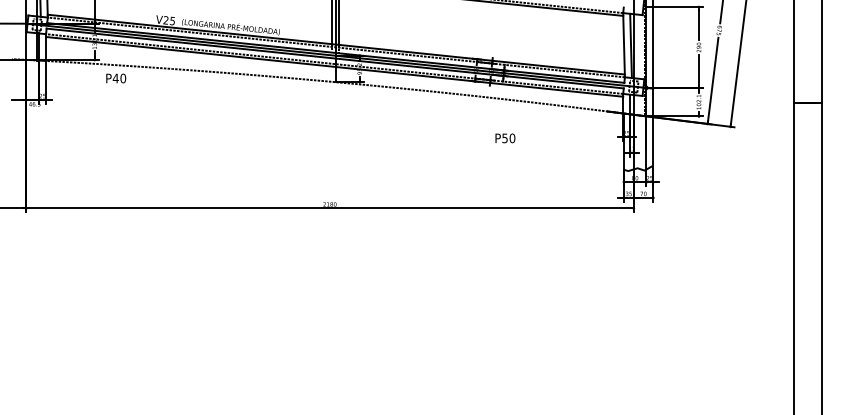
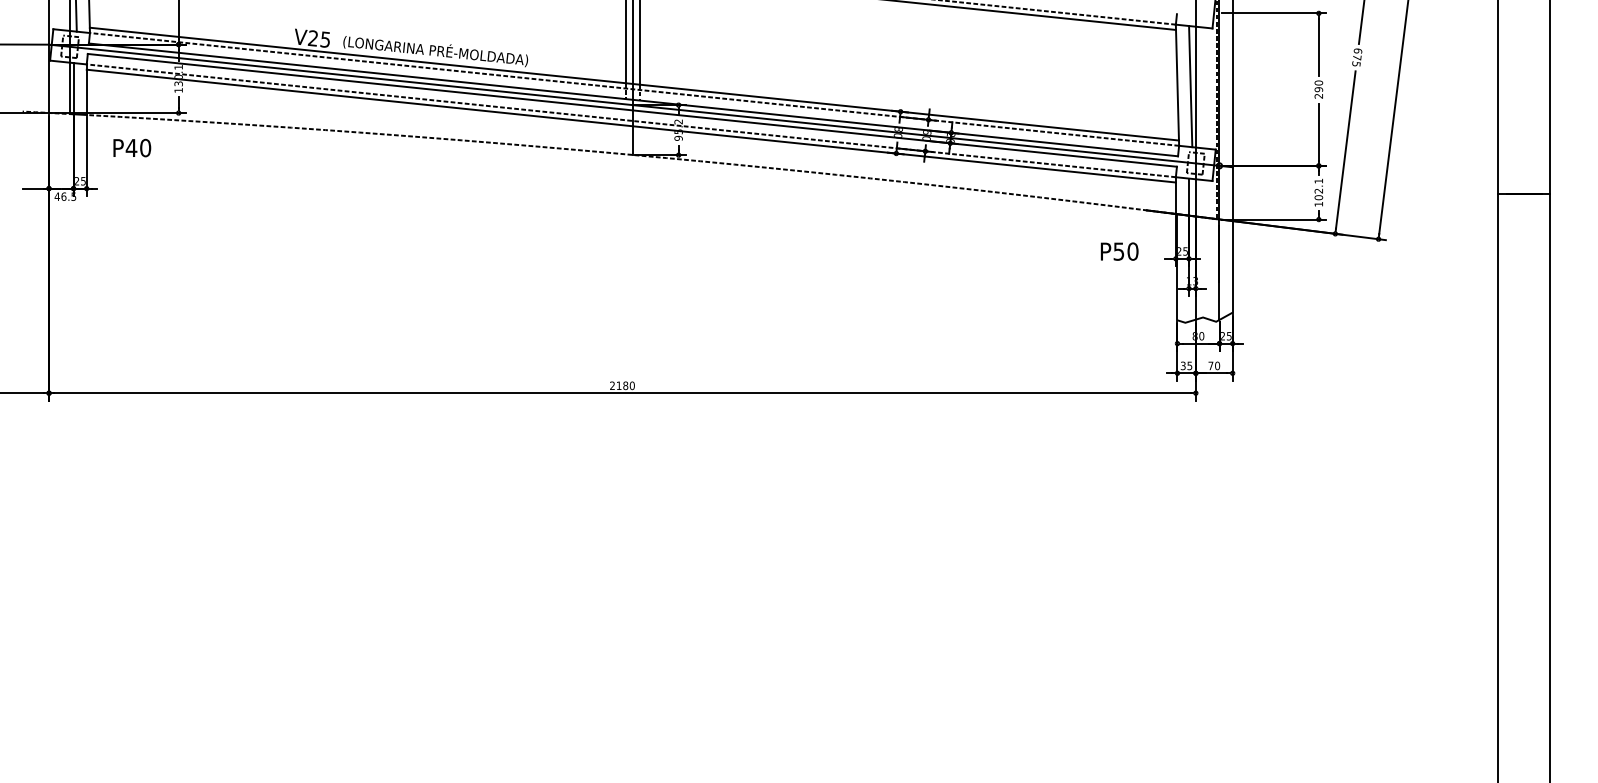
text: (116, 78) -> (132, 148), moved
text: (505, 138) -> (1119, 251), moved

